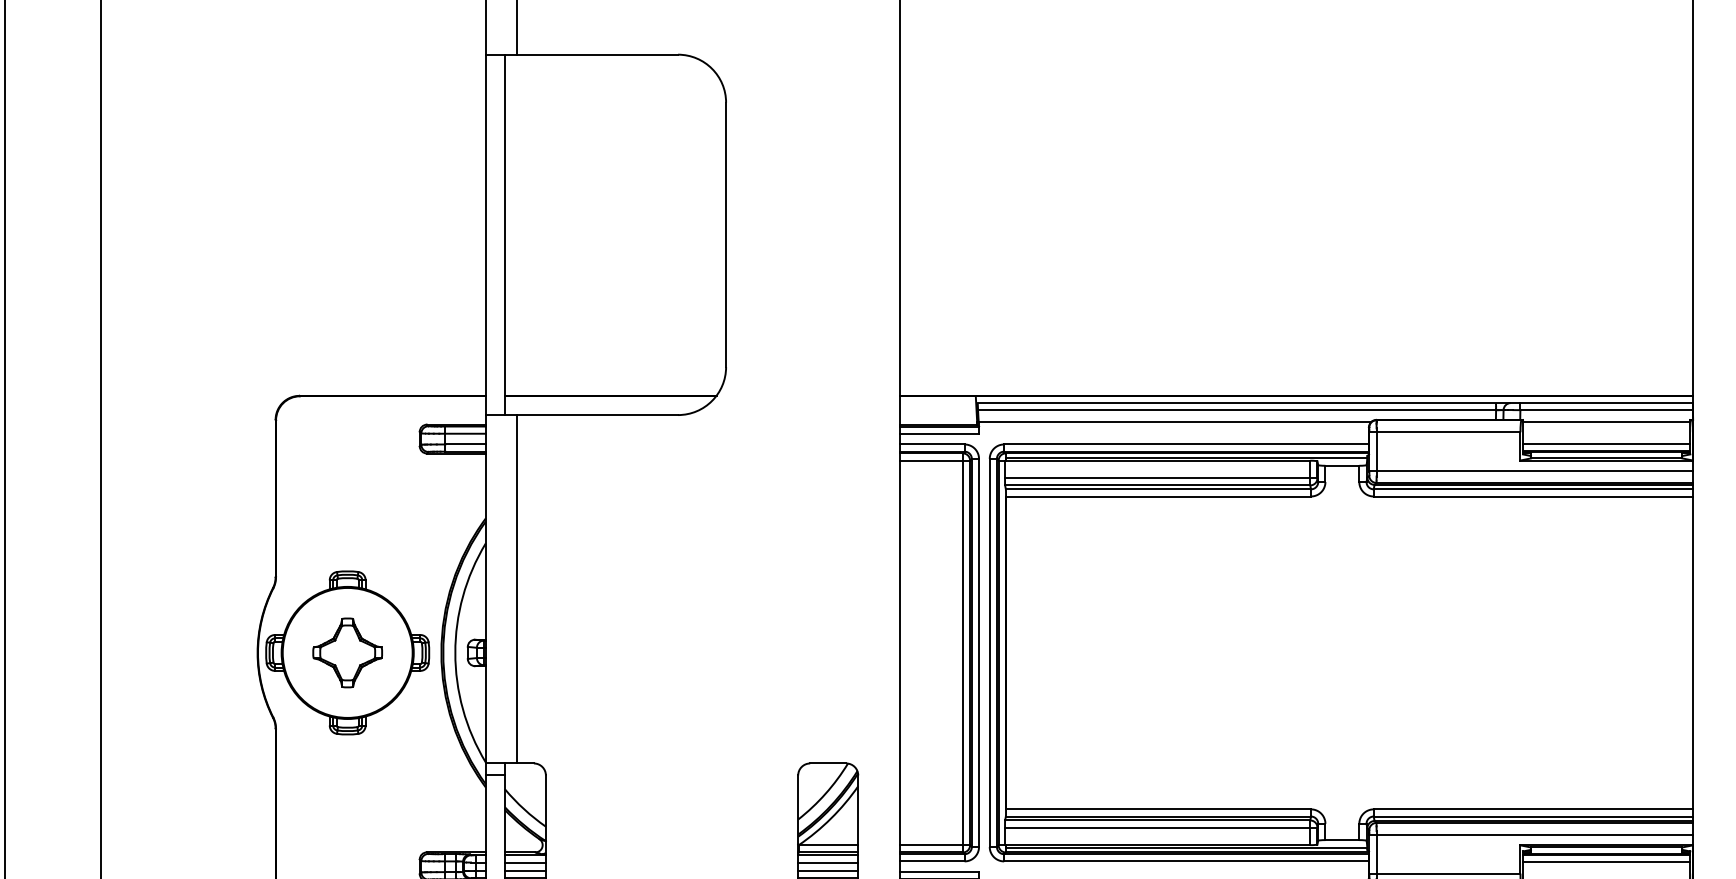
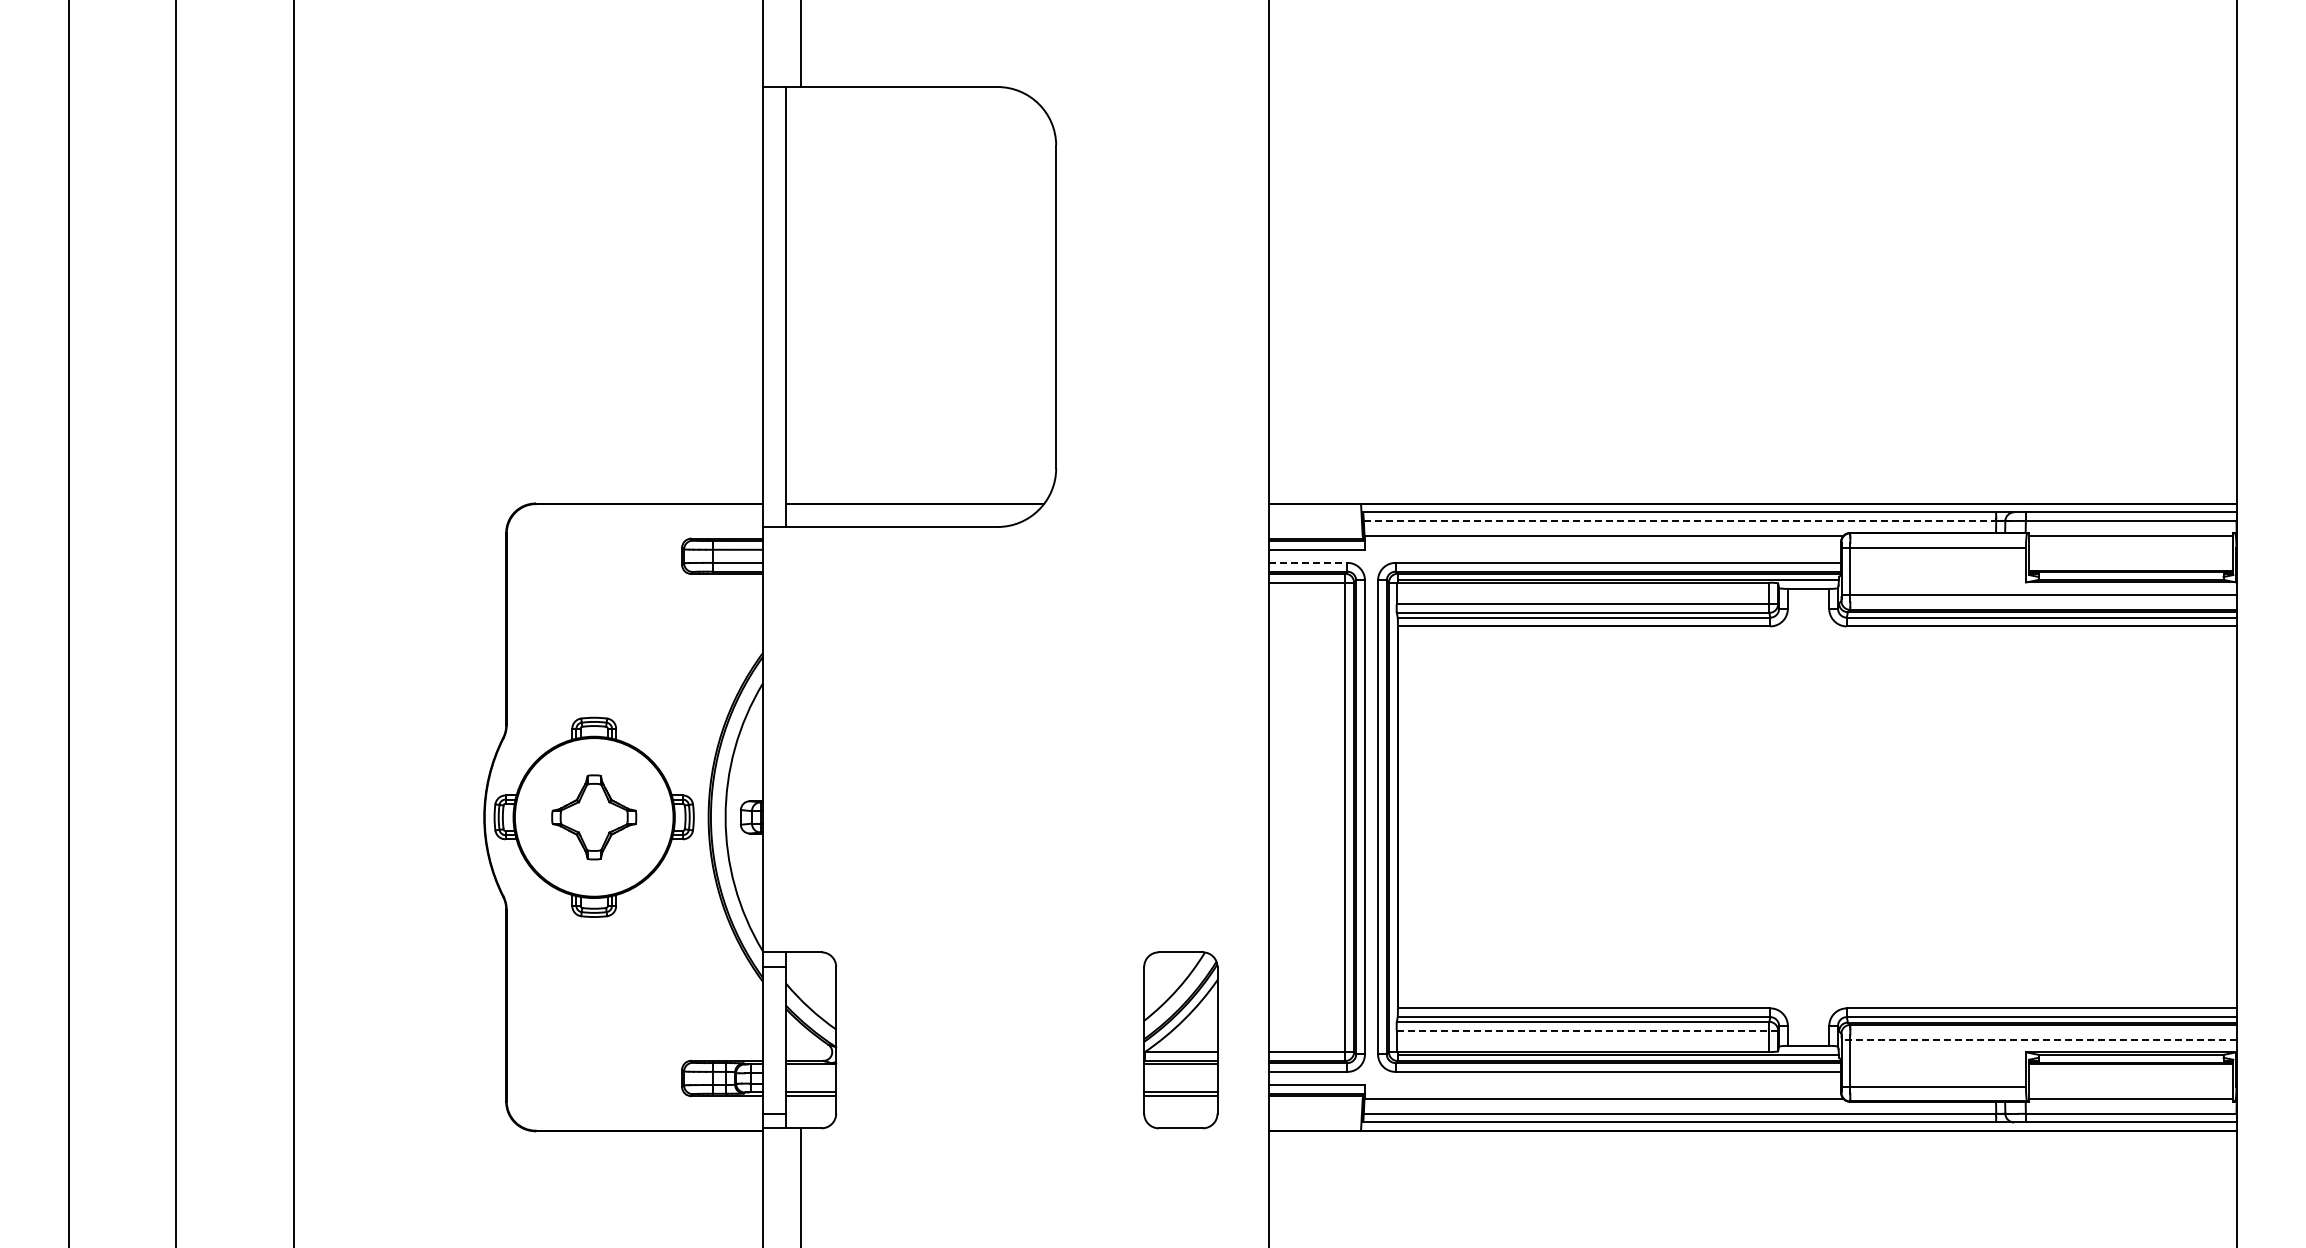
line: (1237, 410) -> (1680, 521), solid -> dashed
line: (932, 444) -> (1308, 562), solid -> dashed
line: (1606, 444) -> (2131, 562), removed
line: (517, 589) -> (801, 739), removed
line: (1161, 827) -> (1587, 1030), solid -> dashed
line: (1531, 834) -> (2039, 1039), solid -> dashed
line: (1606, 861) -> (2131, 1072), removed
line: (525, 862) -> (811, 1073), removed
line: (827, 862) -> (1180, 1073), removed
line: (525, 870) -> (811, 1083), removed
line: (827, 870) -> (1180, 1083), removed

